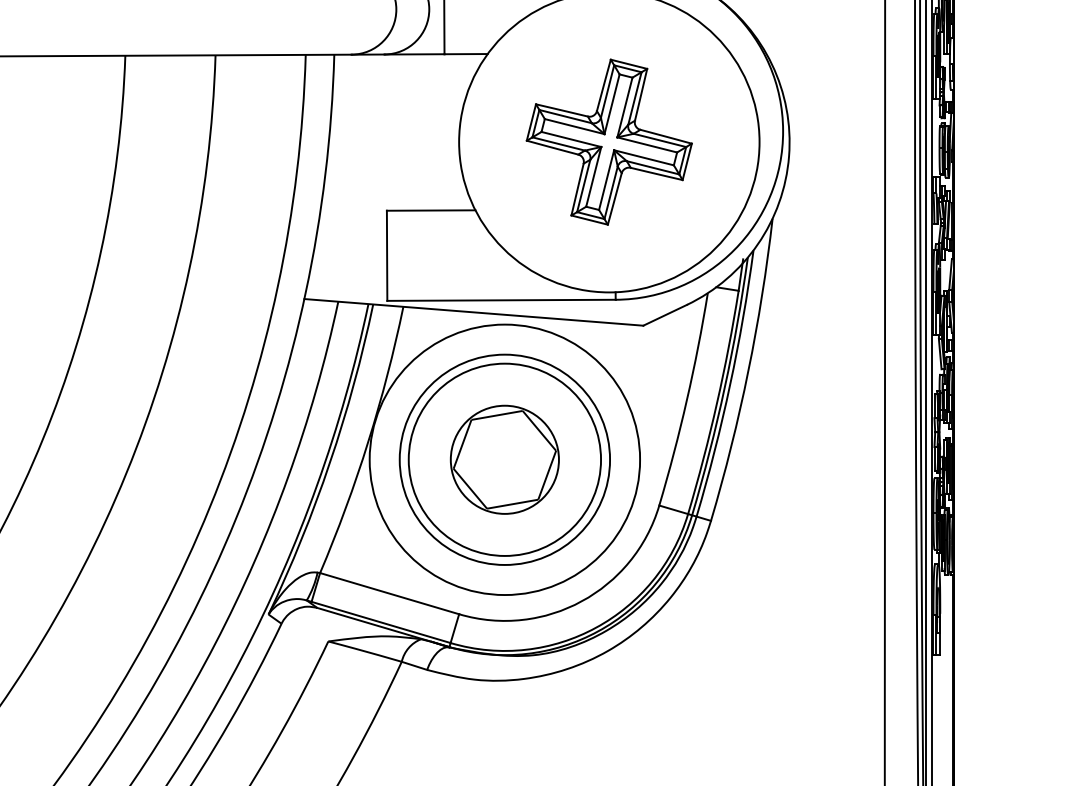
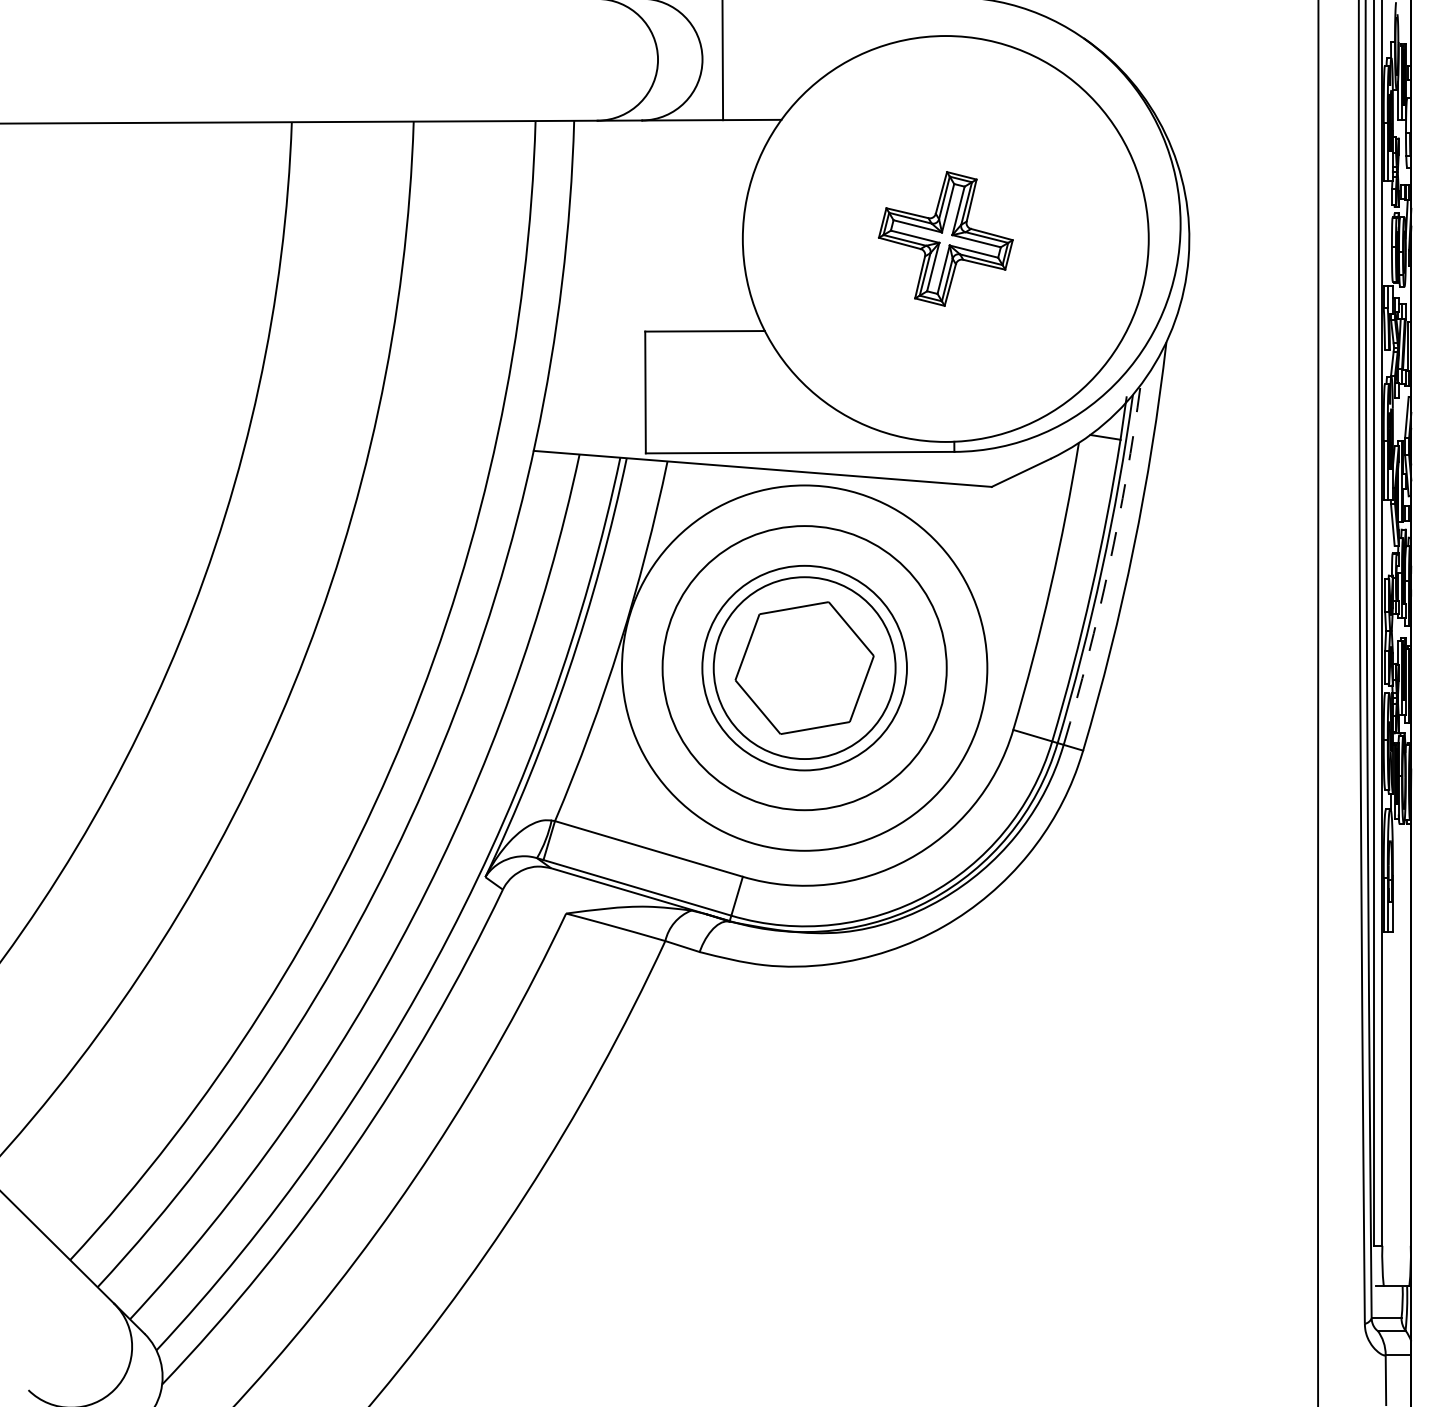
part: (609, 141) -> (945, 238), size x0.6
arc: (730, 384) -> (1109, 566), solid -> dashed
circle: (504, 460) -> (804, 668), size x0.7
circle: (504, 460) -> (804, 668), size x1.4

